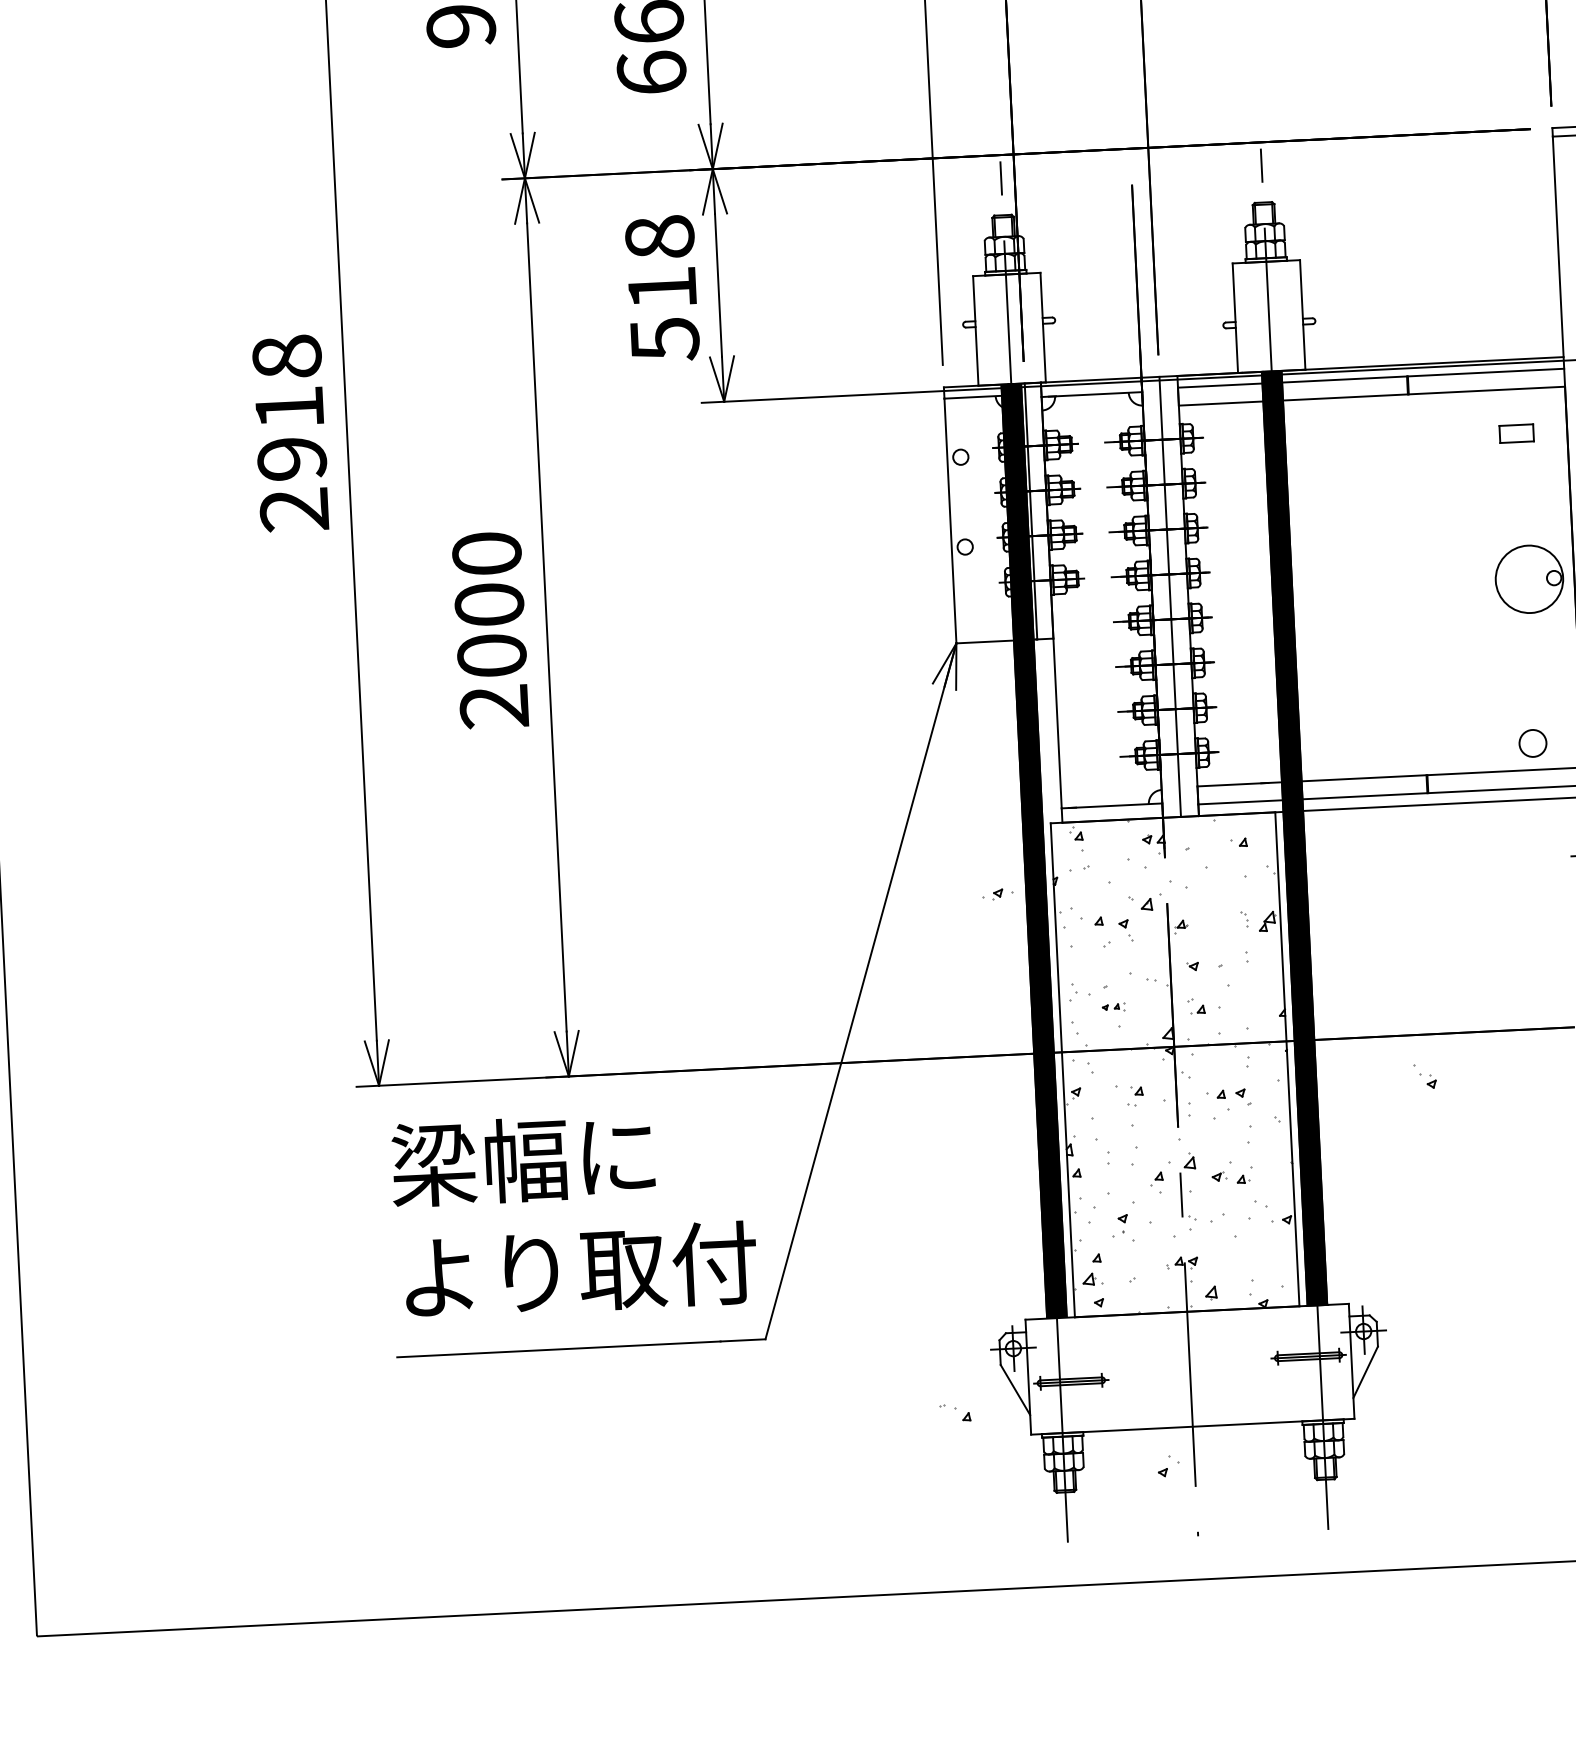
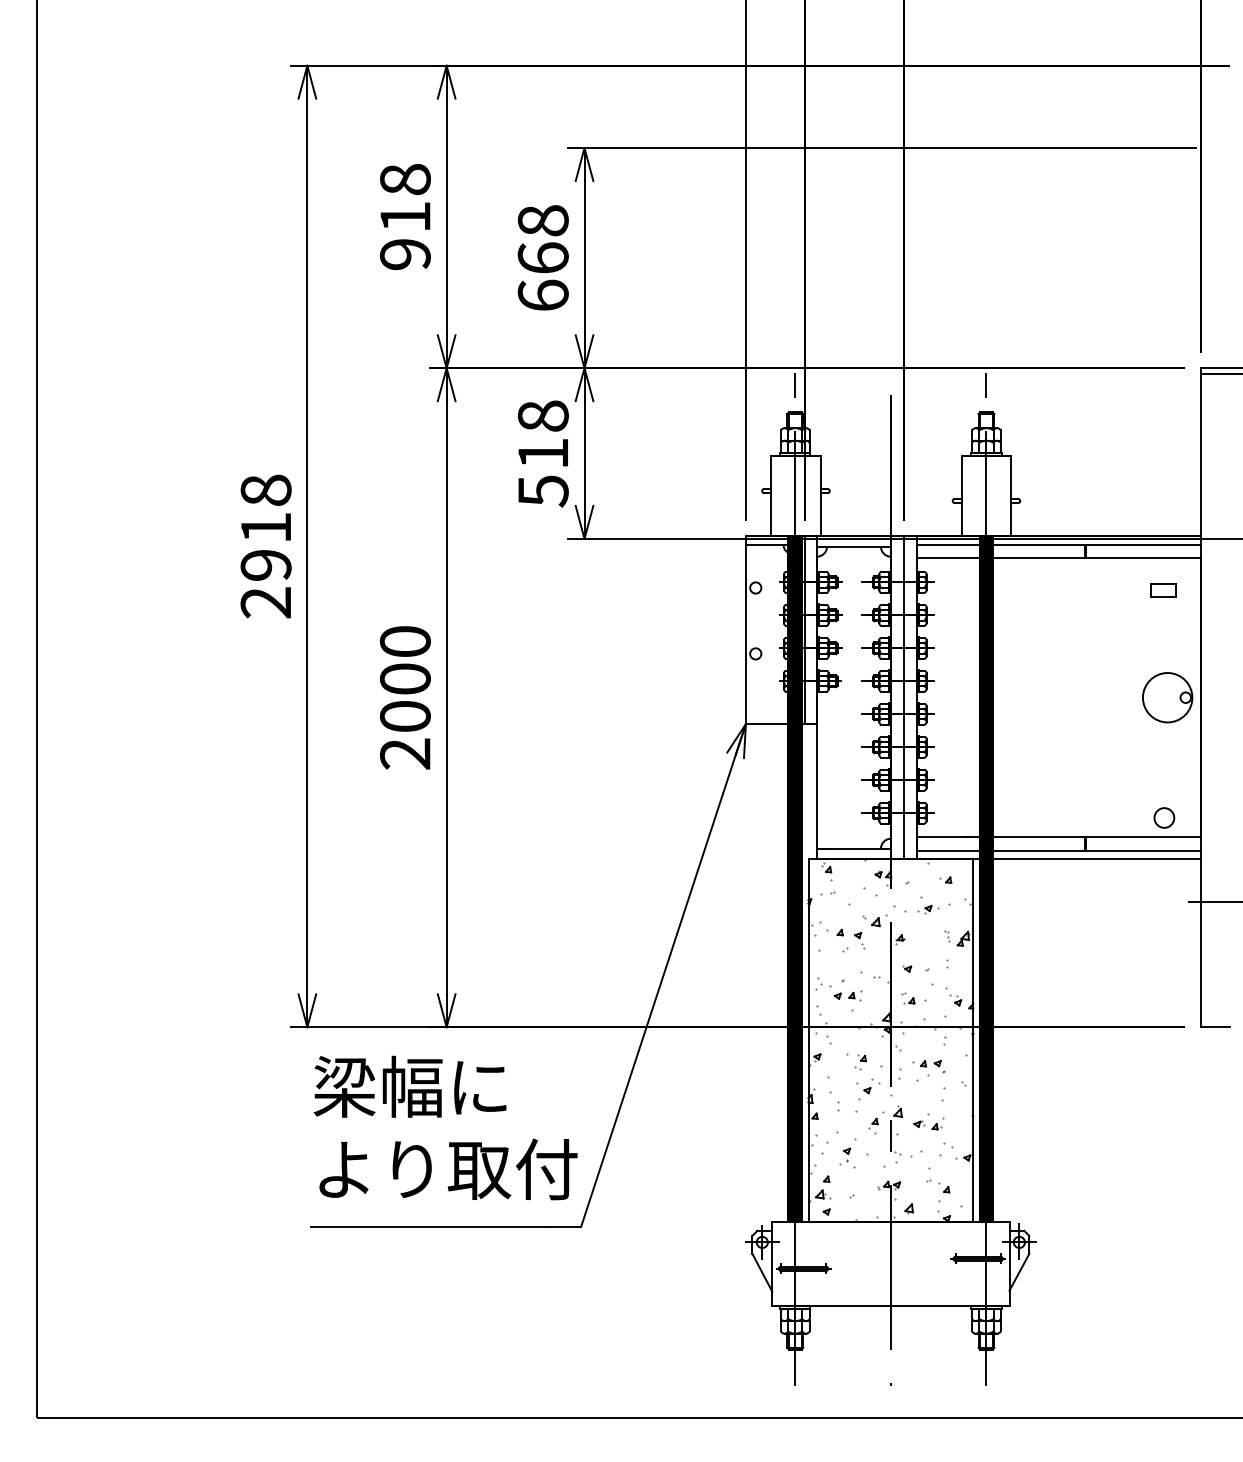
part: (998, 894) -> (928, 909), moved
part: (1113, 1006) -> (847, 995), size x1.67
part: (1425, 1075) -> (953, 996), moved
part: (955, 1413) -> (938, 1186), moved
part: (1168, 1466) -> (871, 1086), moved

